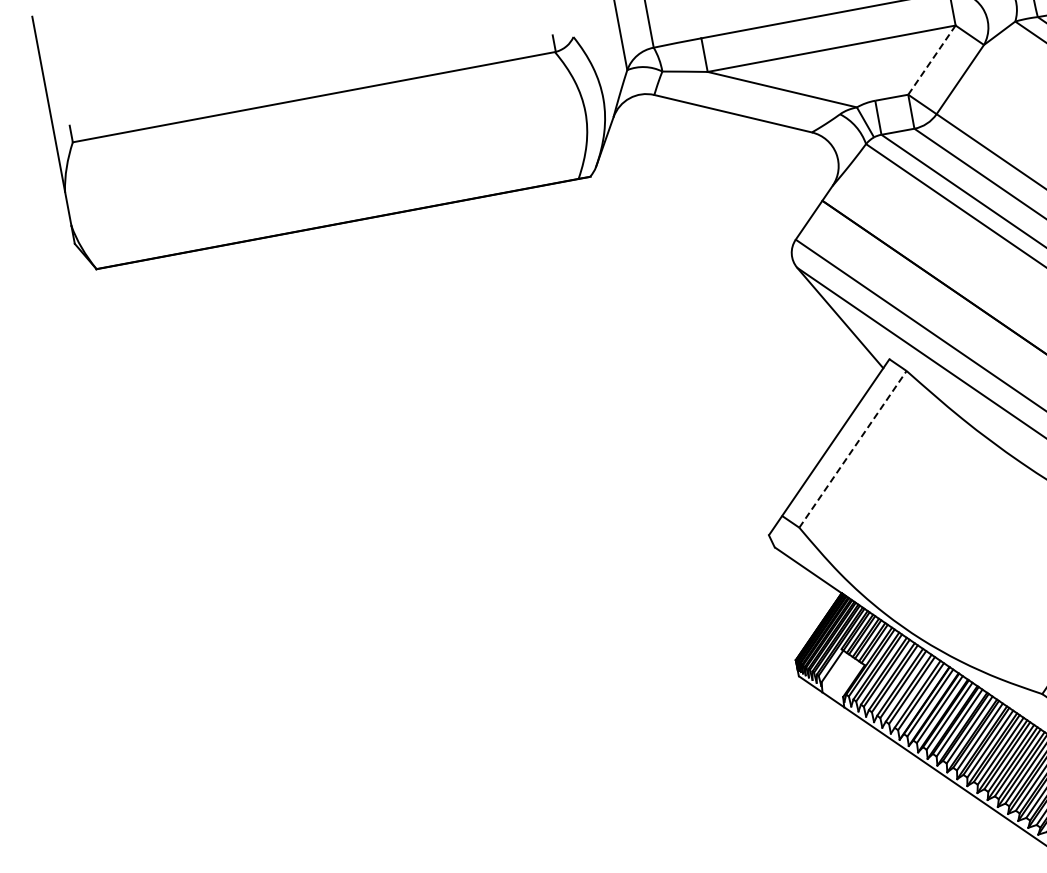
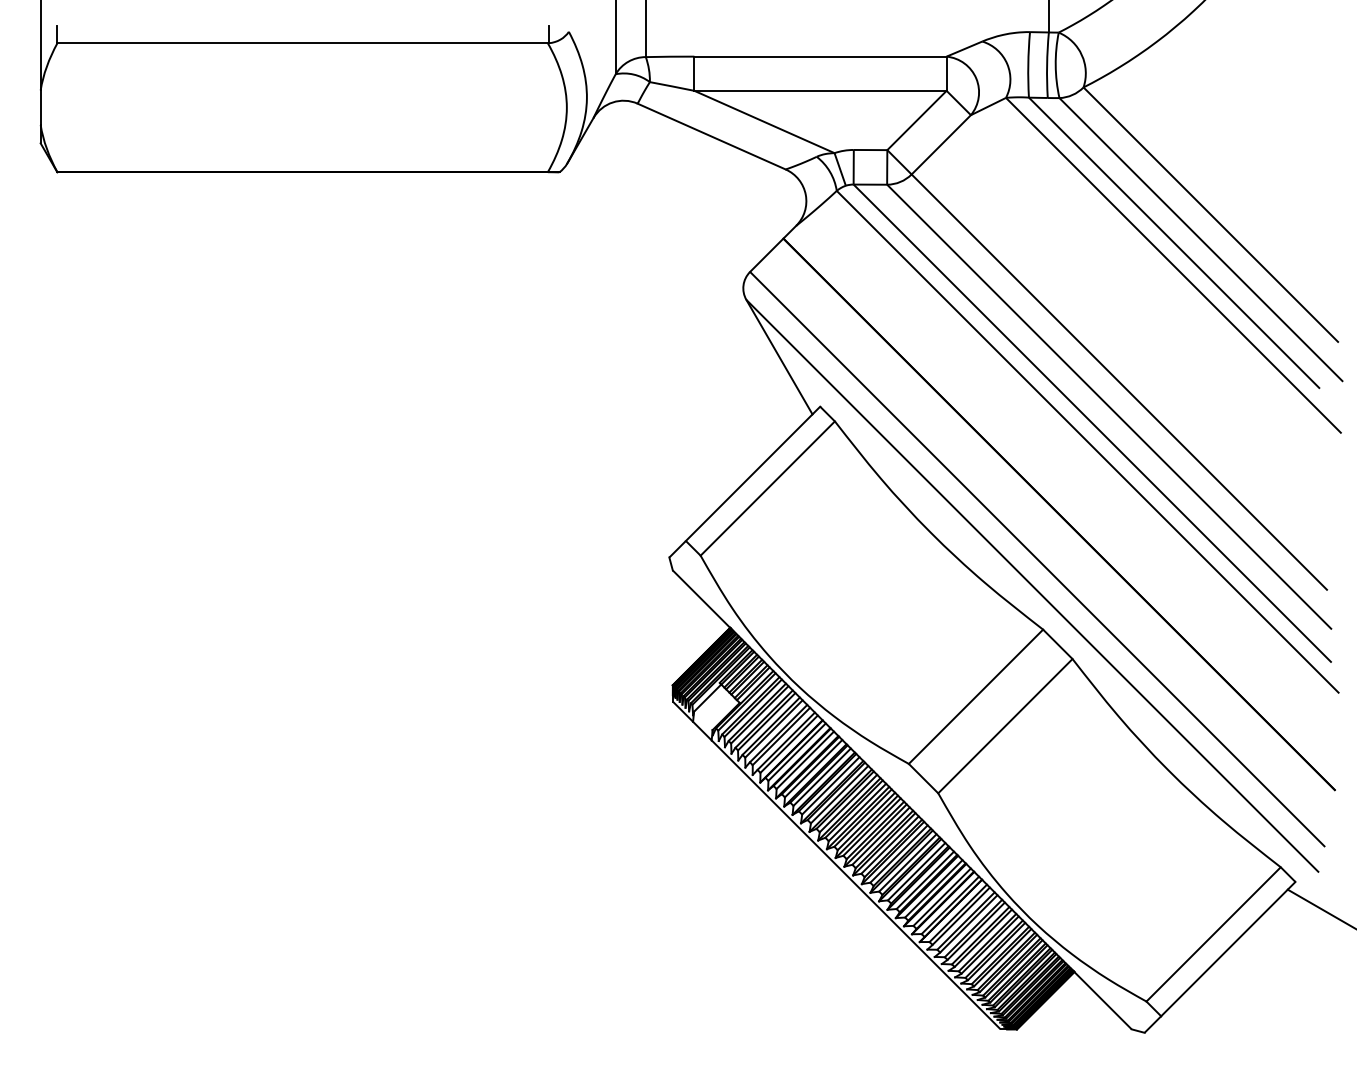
line: (931, 60) -> (916, 120), dashed -> solid
line: (852, 449) -> (767, 488), dashed -> solid

